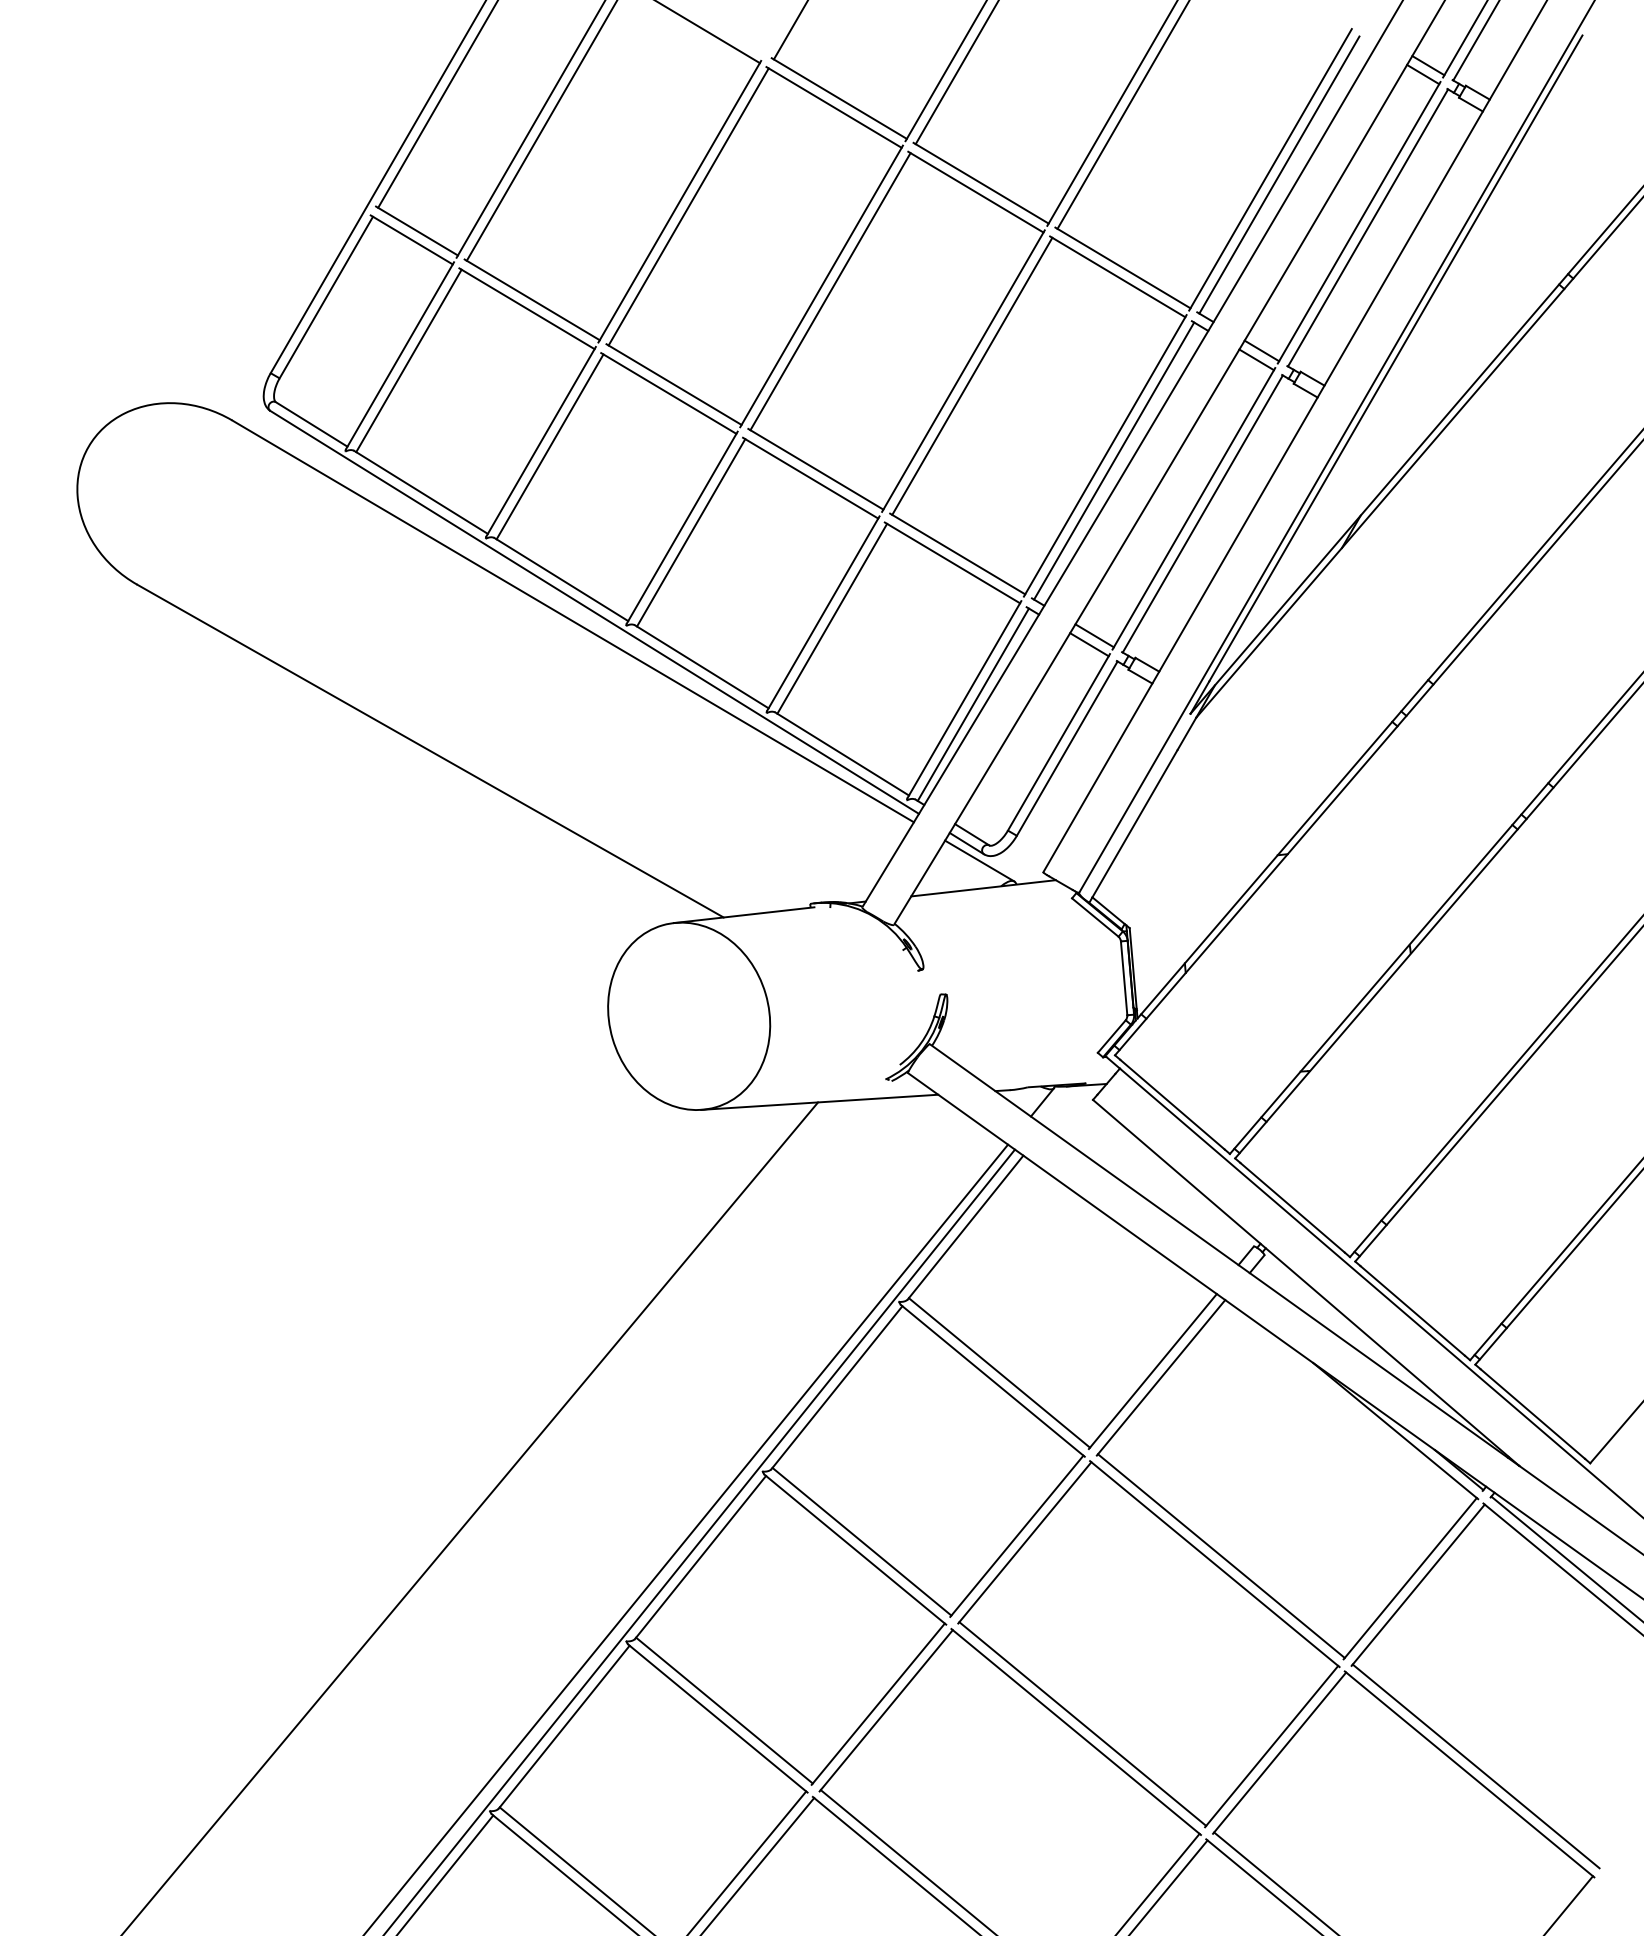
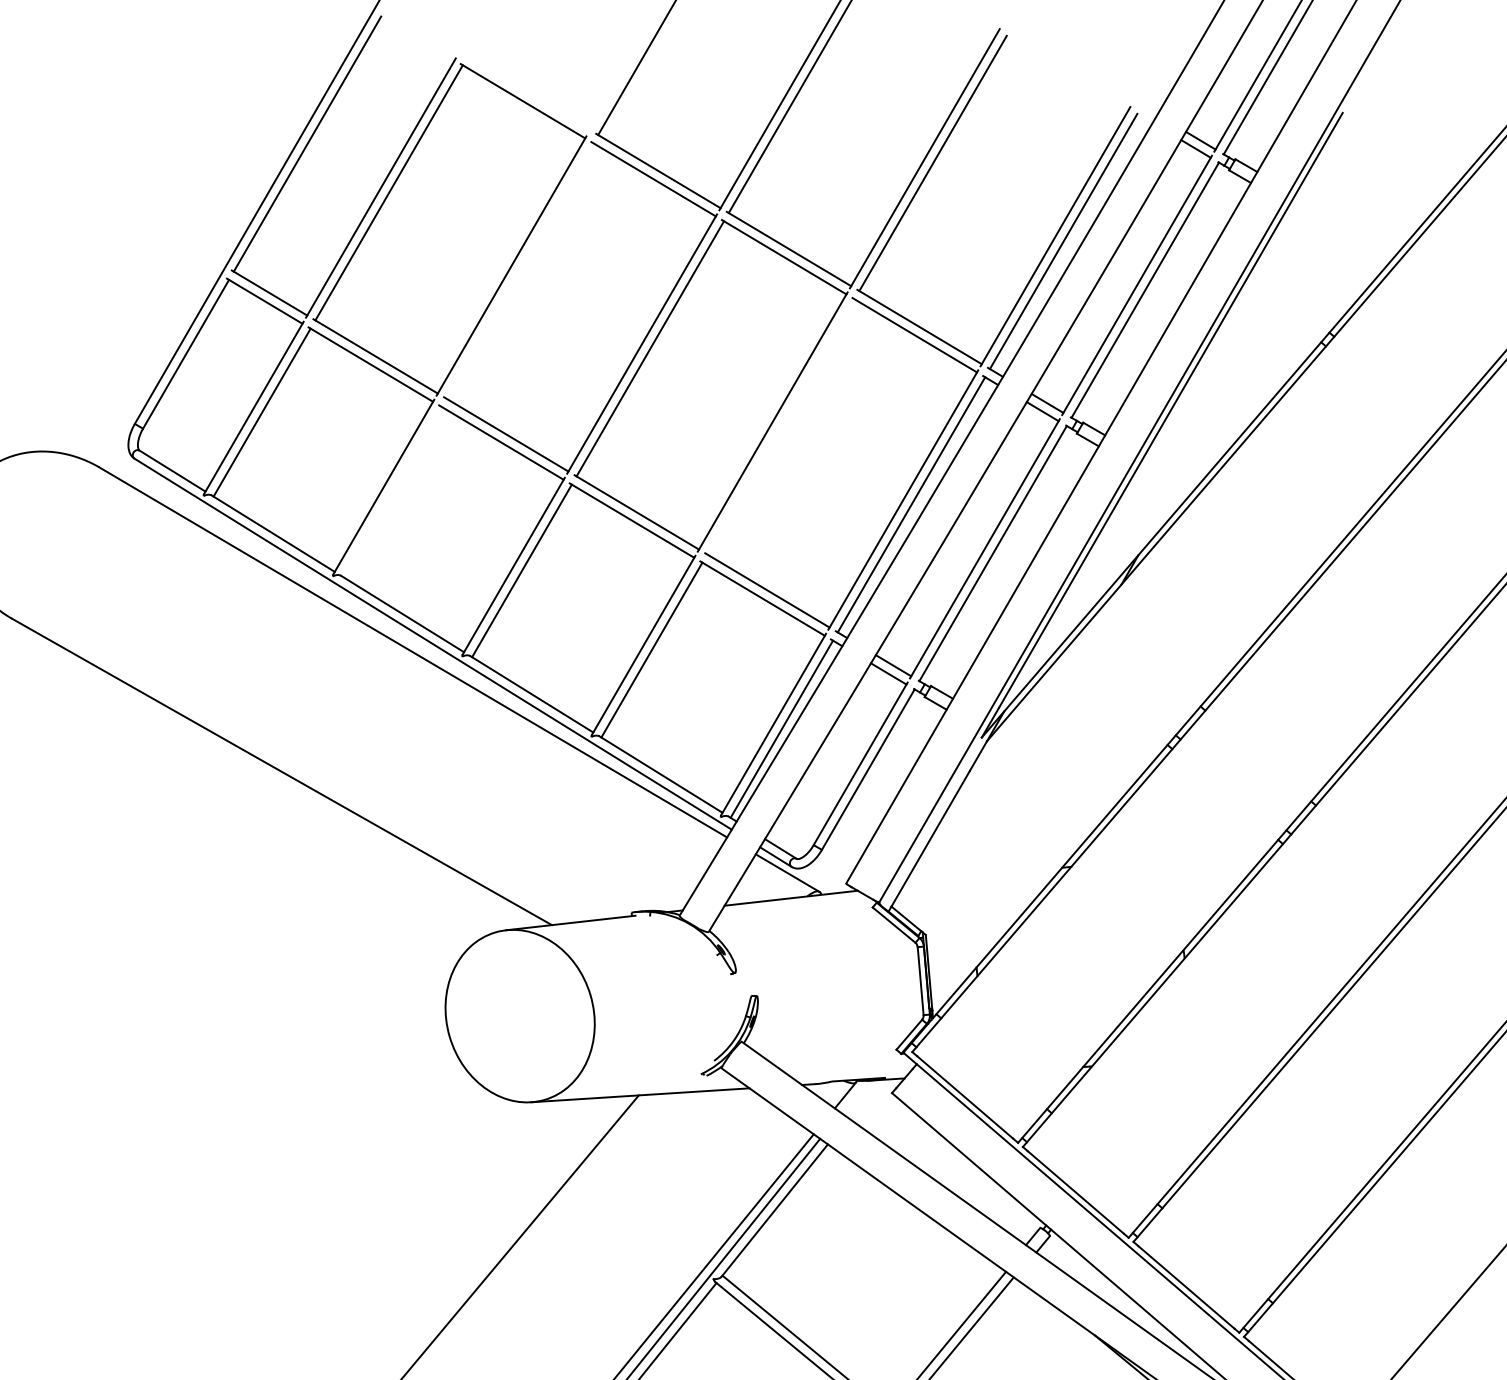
line: (688, 206) -> (519, 270), removed
line: (972, 375) -> (781, 426), removed
line: (549, 446) -> (391, 491), removed

